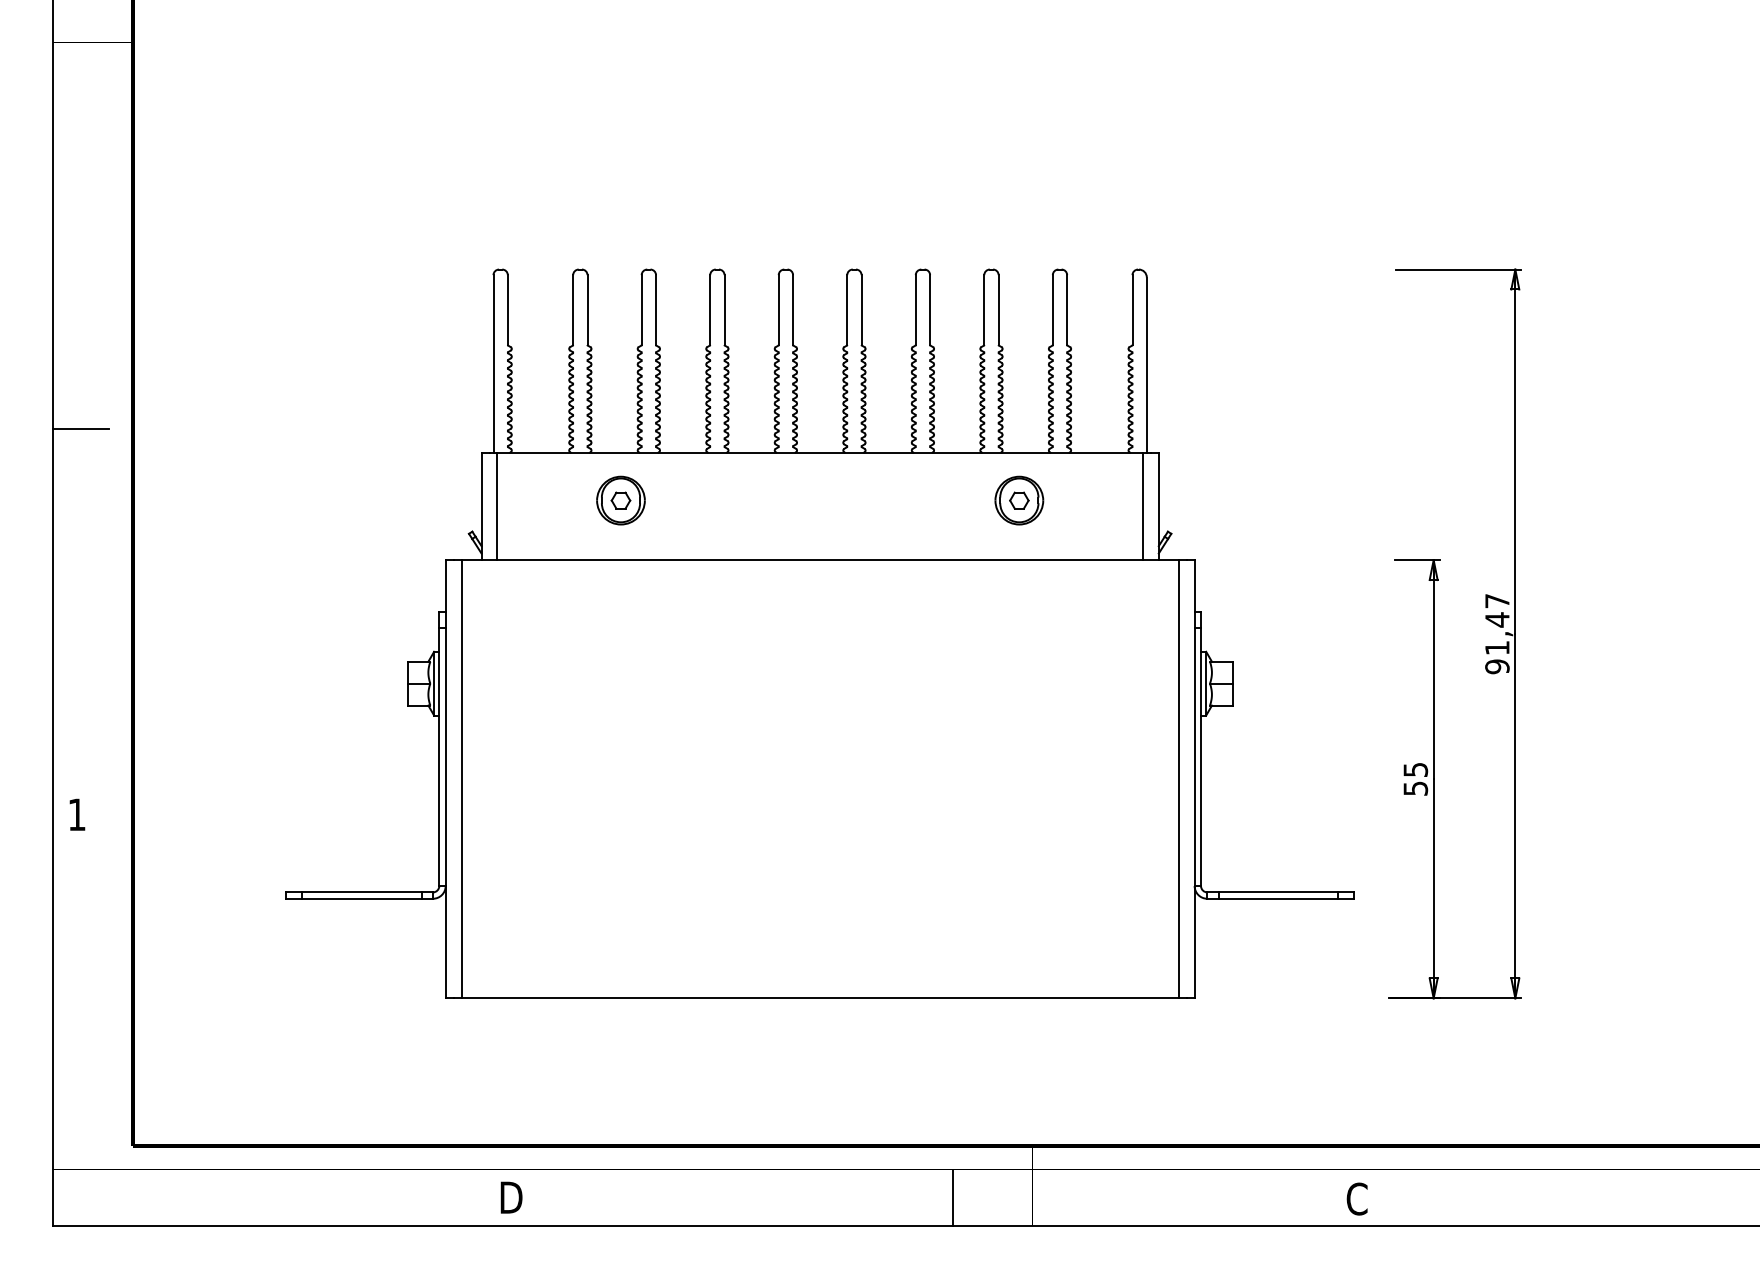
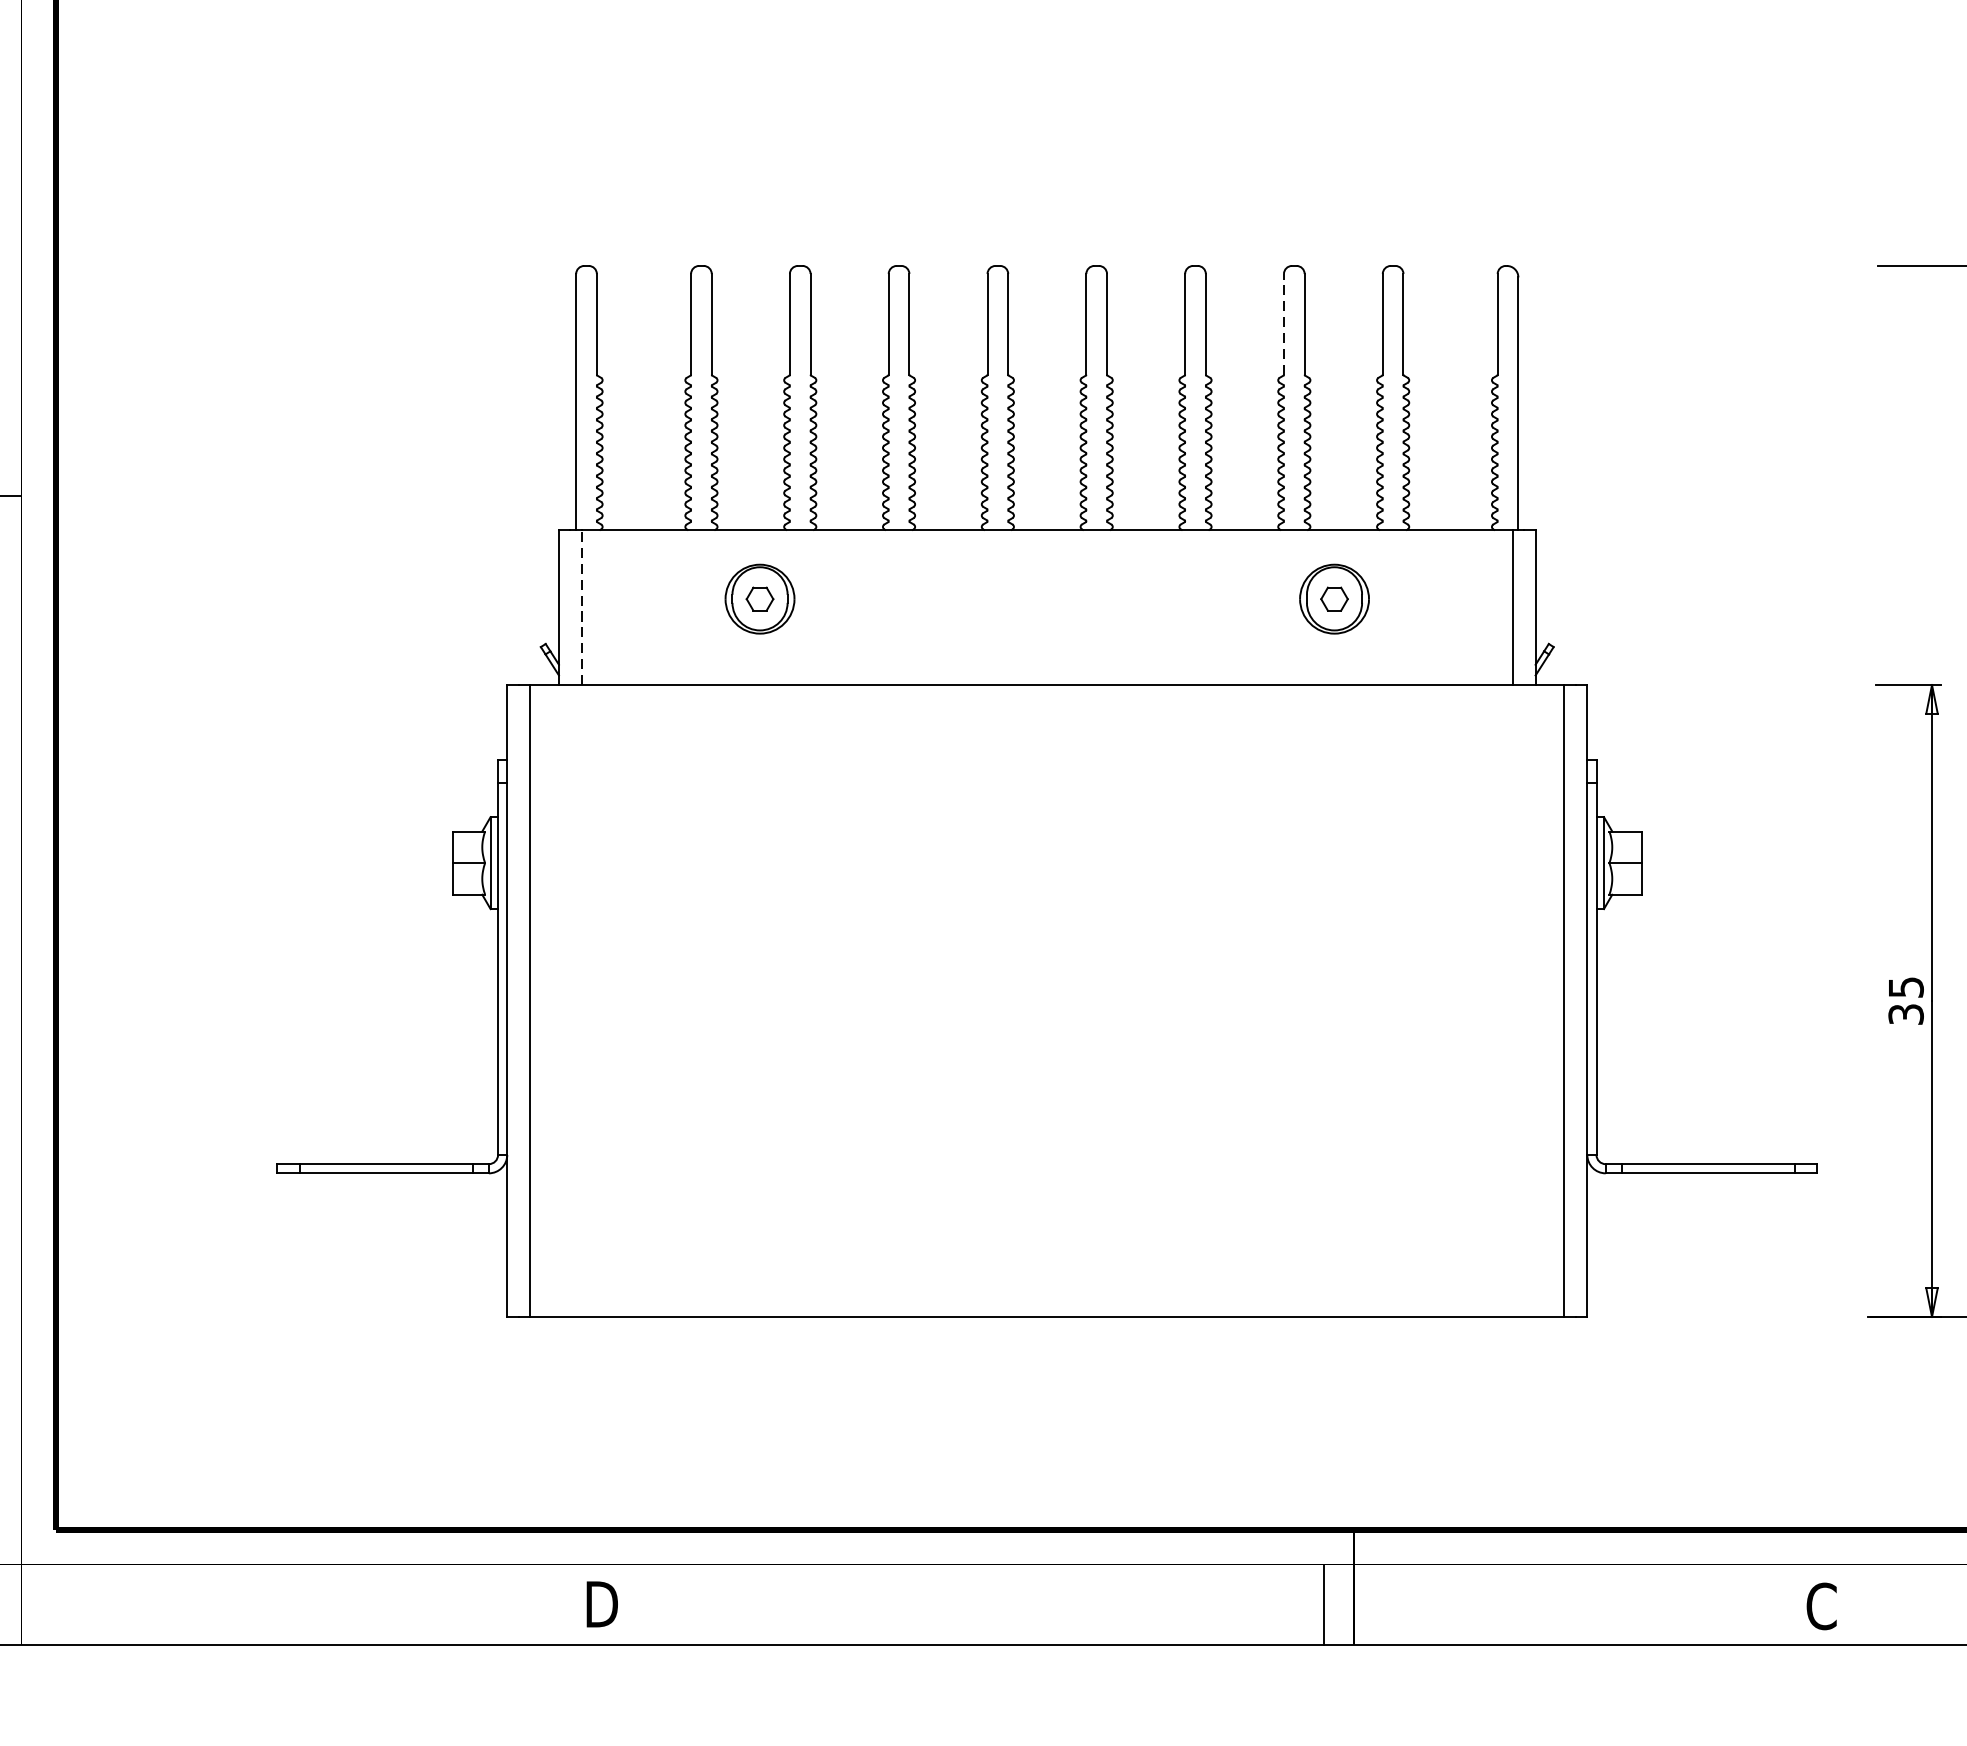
line: (984, 310) -> (1284, 324), solid -> dashed
line: (497, 506) -> (581, 607), solid -> dashed
text: (1415, 788) -> (1905, 1014), 55 -> 35
line: (953, 1197) -> (1324, 1604), moved

